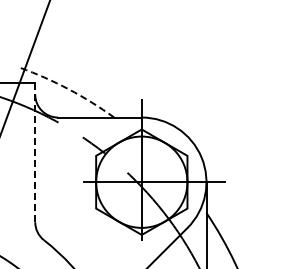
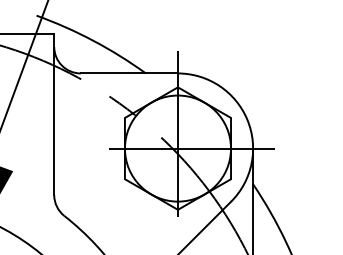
arc: (68, 89) -> (92, 40), dashed -> solid
line: (35, 152) -> (54, 114), dashed -> solid

